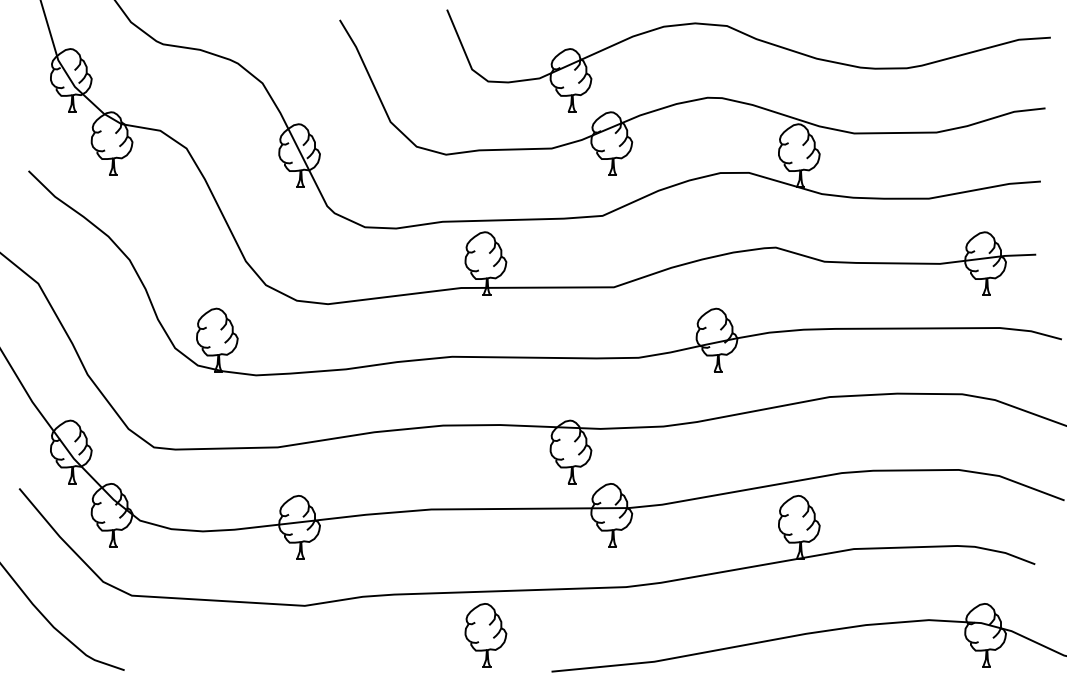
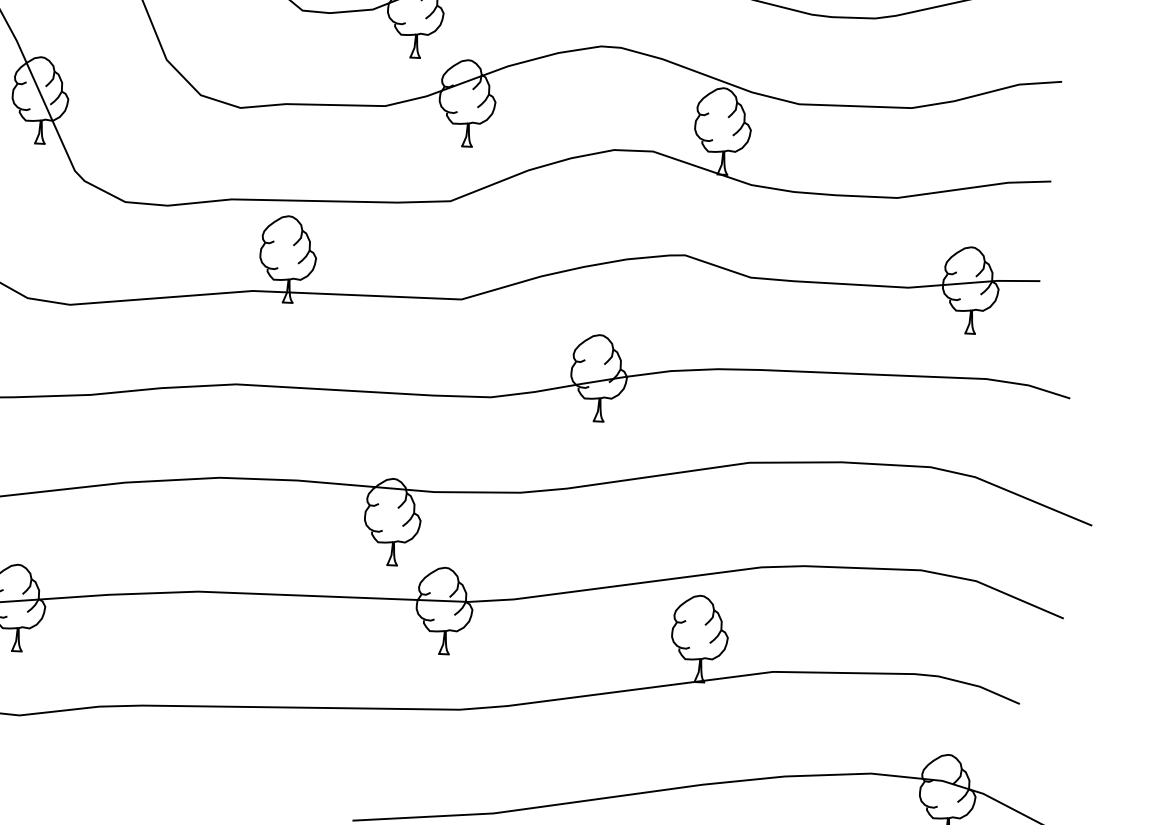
part: (485, 635) -> (264, 767), removed

